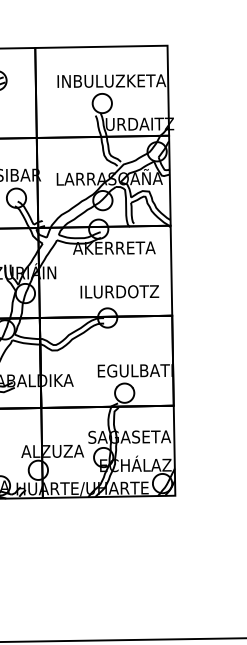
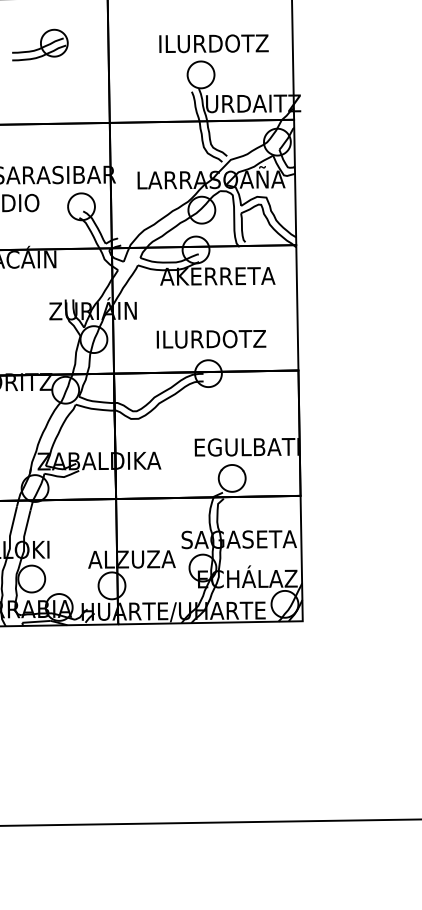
text: (111, 80) -> (214, 43), INBULUZKETA -> ILURDOTZ
text: (119, 292) -> (211, 339), moved

